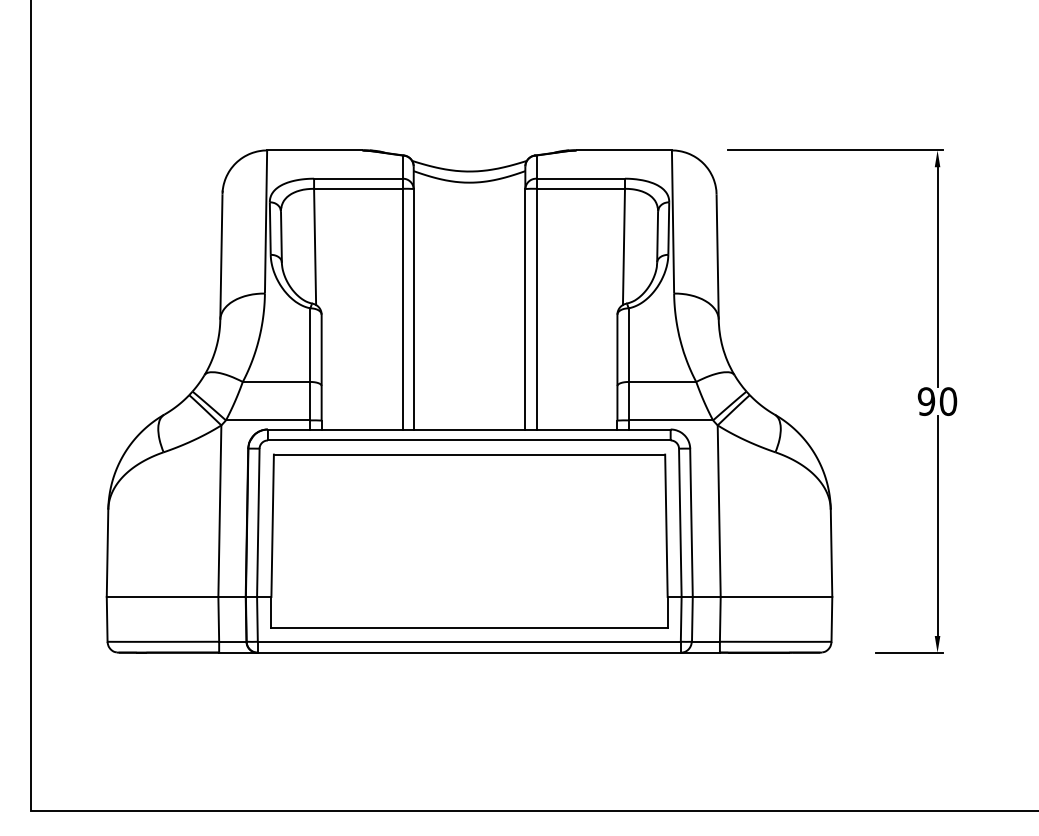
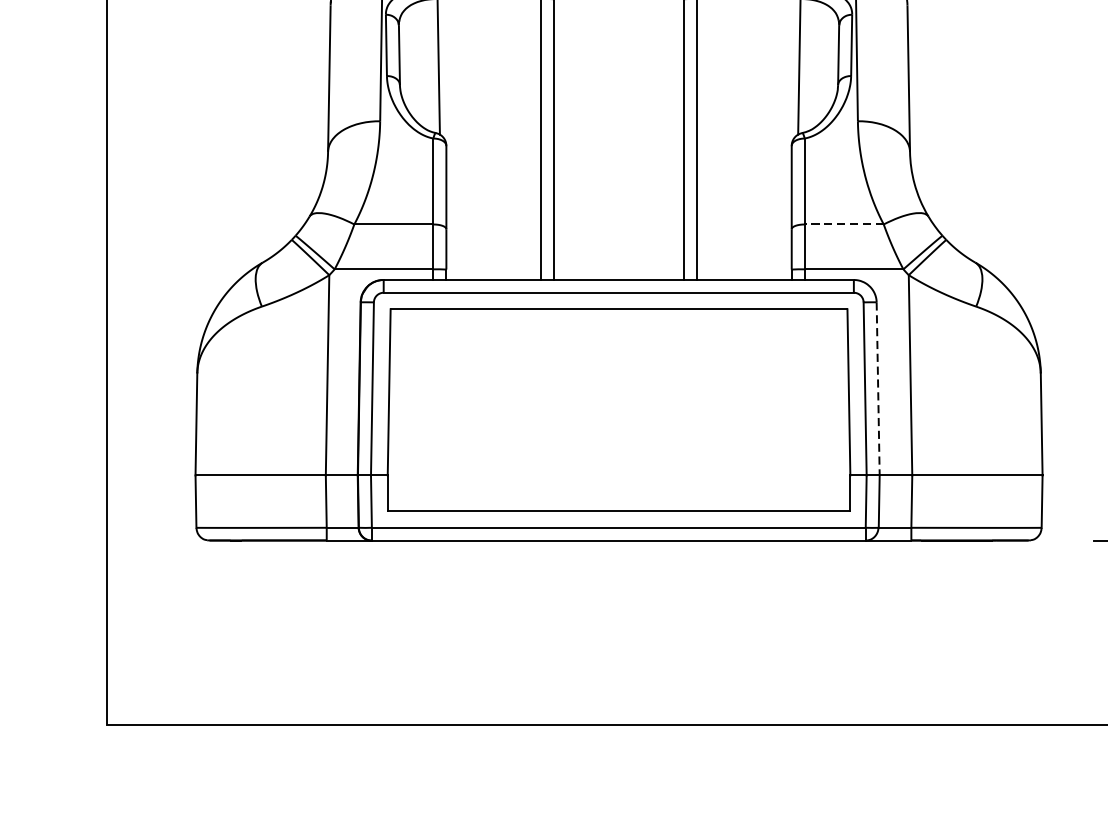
line: (662, 381) -> (844, 223), solid -> dashed
line: (691, 523) -> (878, 389), solid -> dashed

